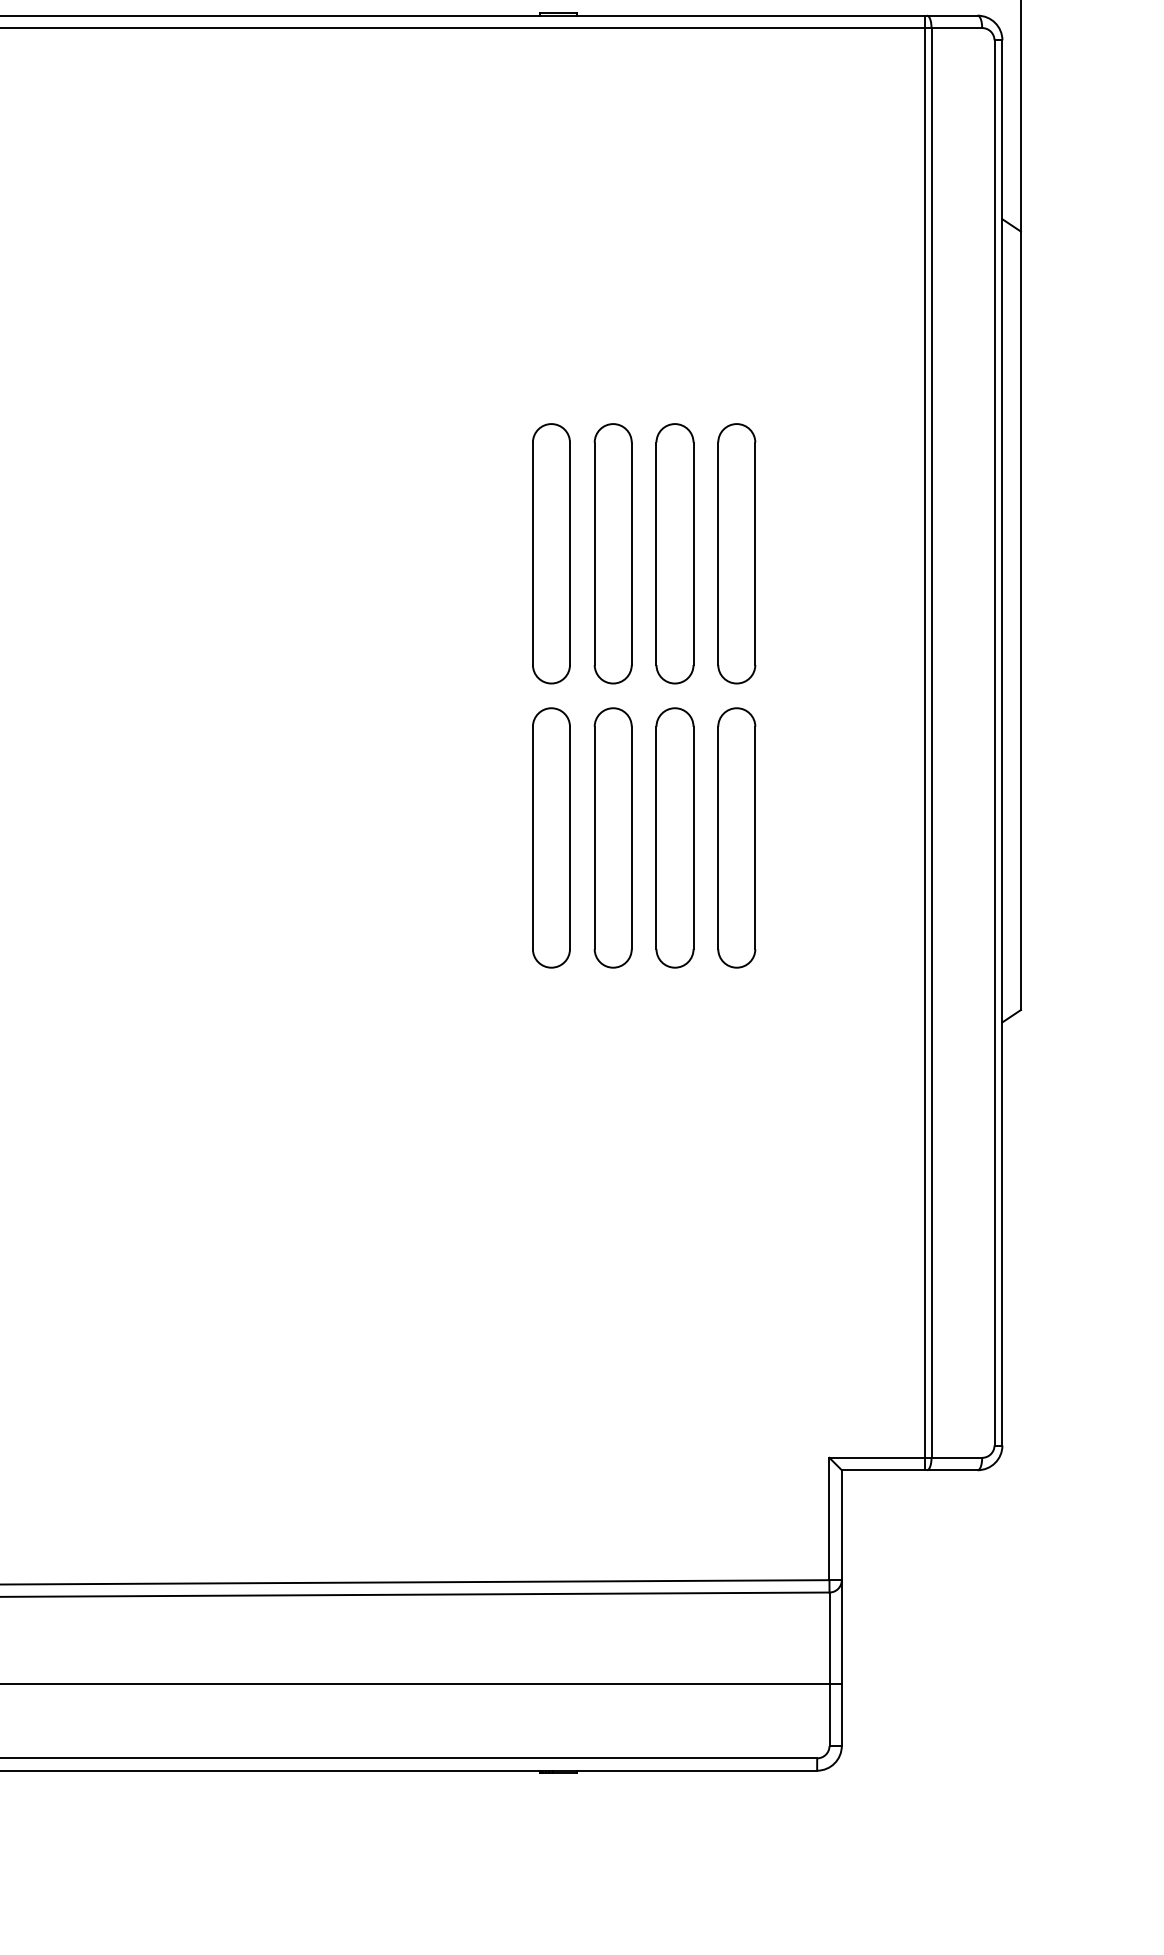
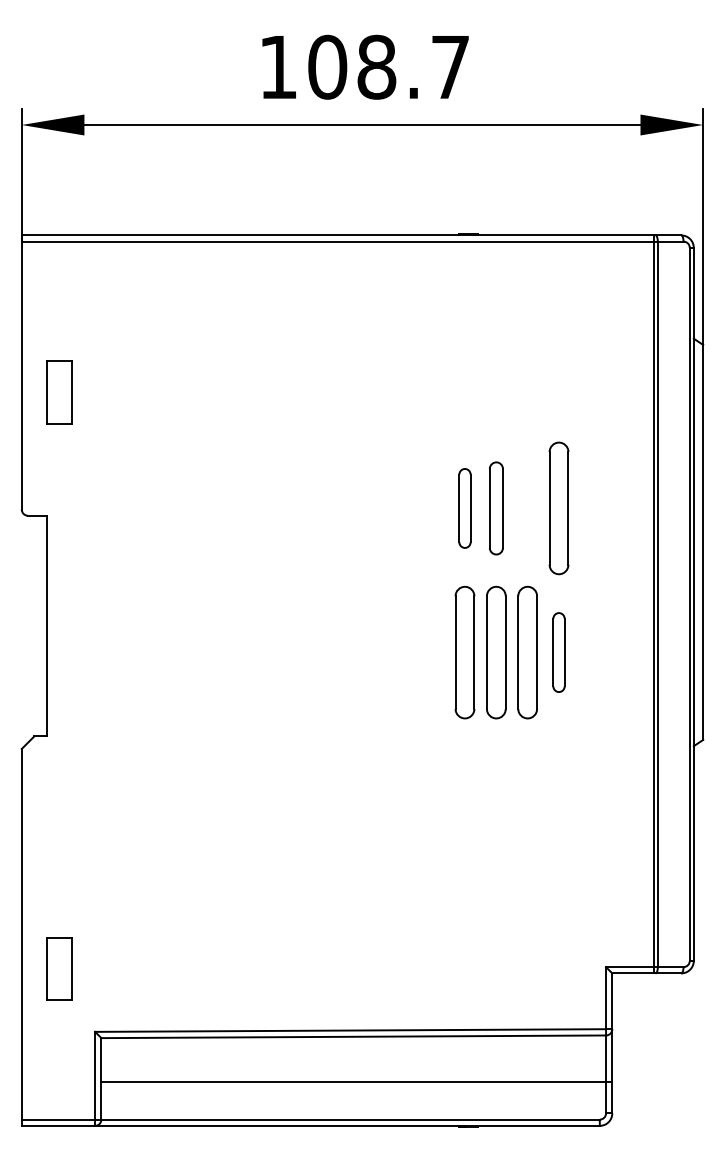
part: (550, 553) -> (464, 508), size x0.6
part: (613, 553) -> (496, 508), size x0.7
part: (674, 553) -> (527, 508), removed
part: (735, 837) -> (558, 652), size x0.6

